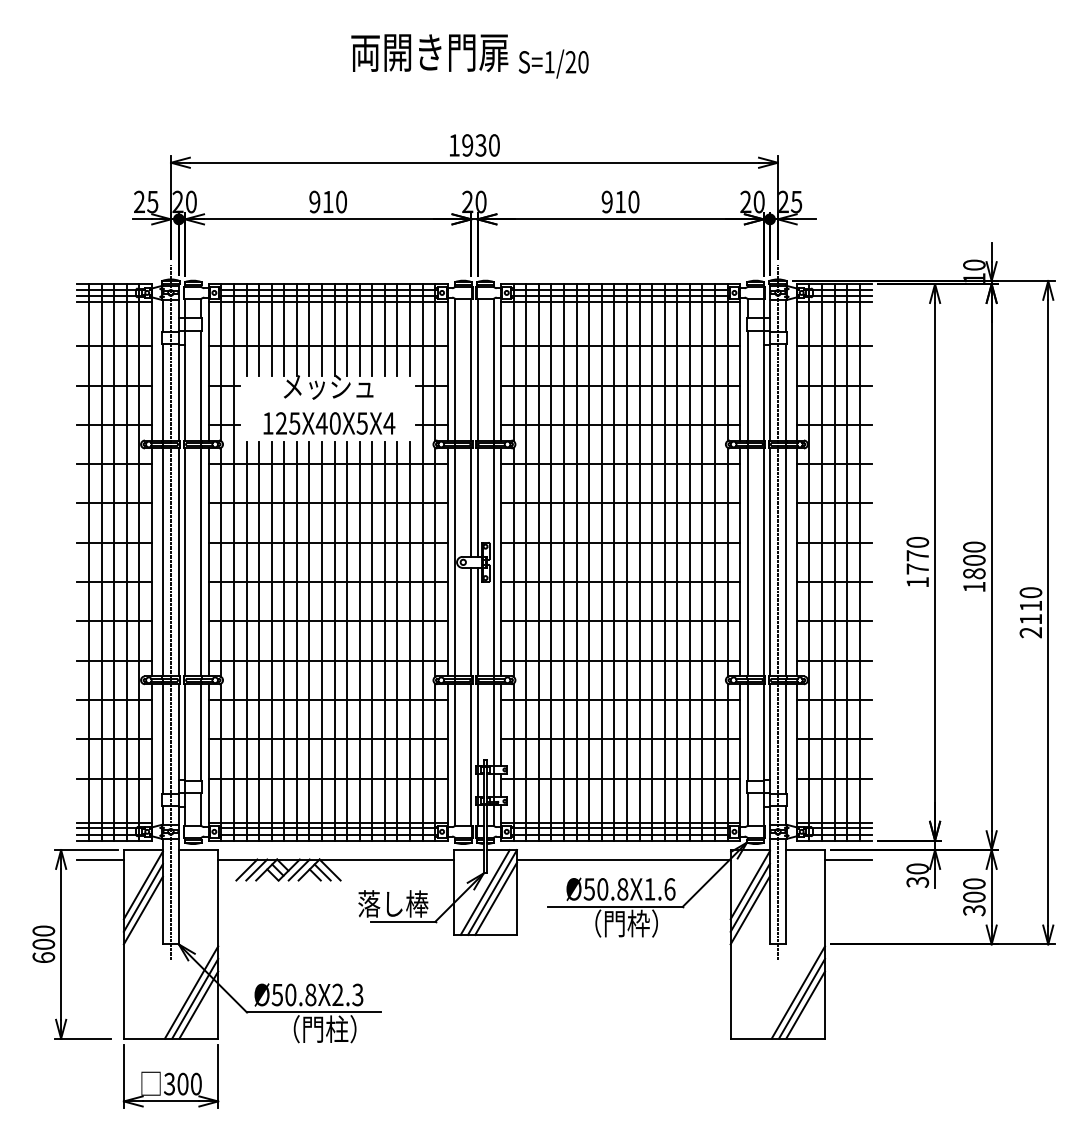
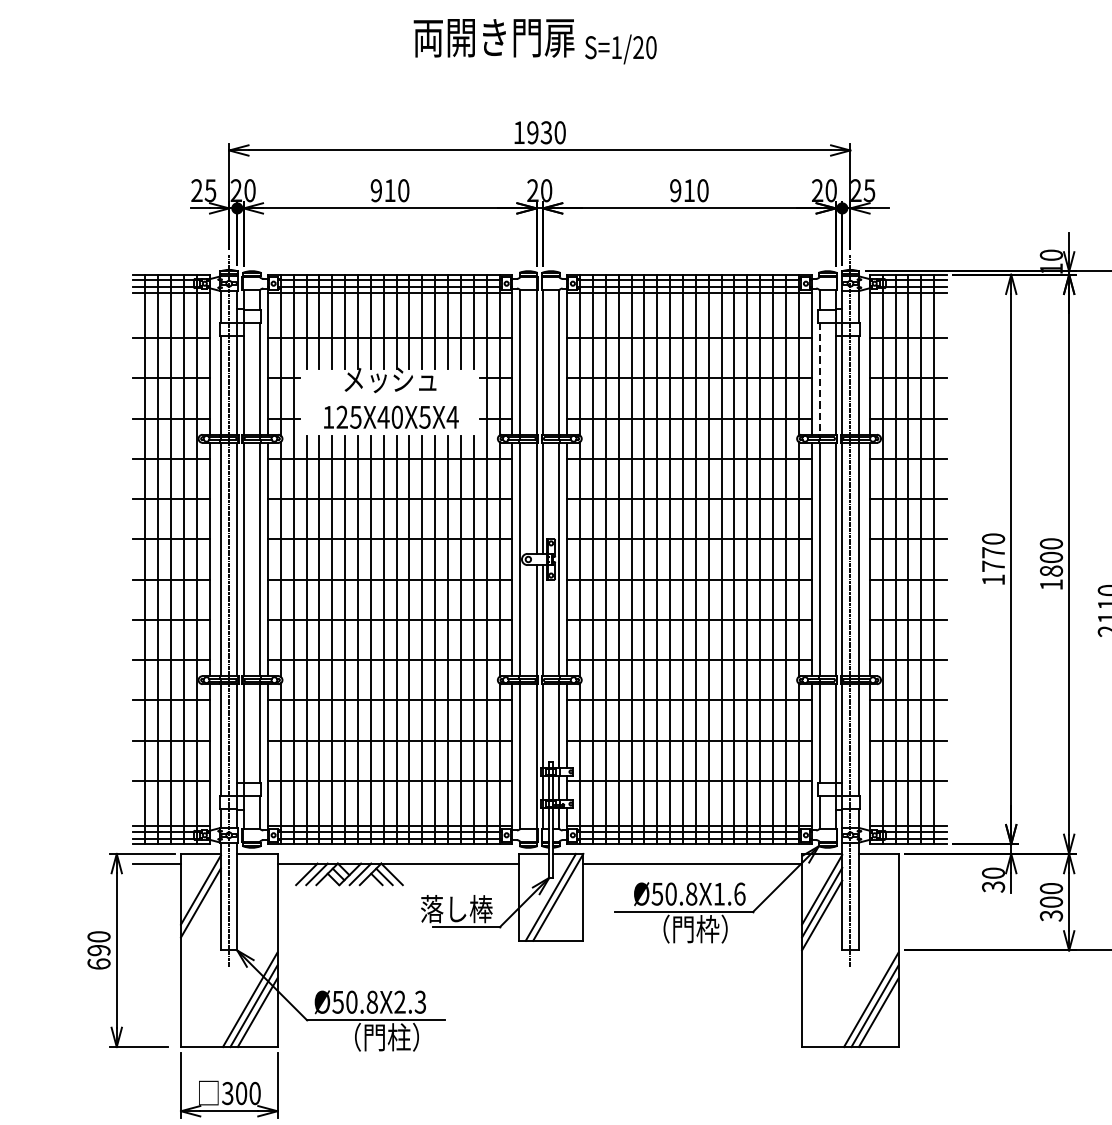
line: (747, 385) -> (819, 378), solid -> dashed
line: (848, 859) -> (922, 863), removed
line: (496, 898) -> (562, 903), removed
line: (142, 910) -> (200, 915), removed
text: (43, 944) -> (98, 950), 600 -> 690

